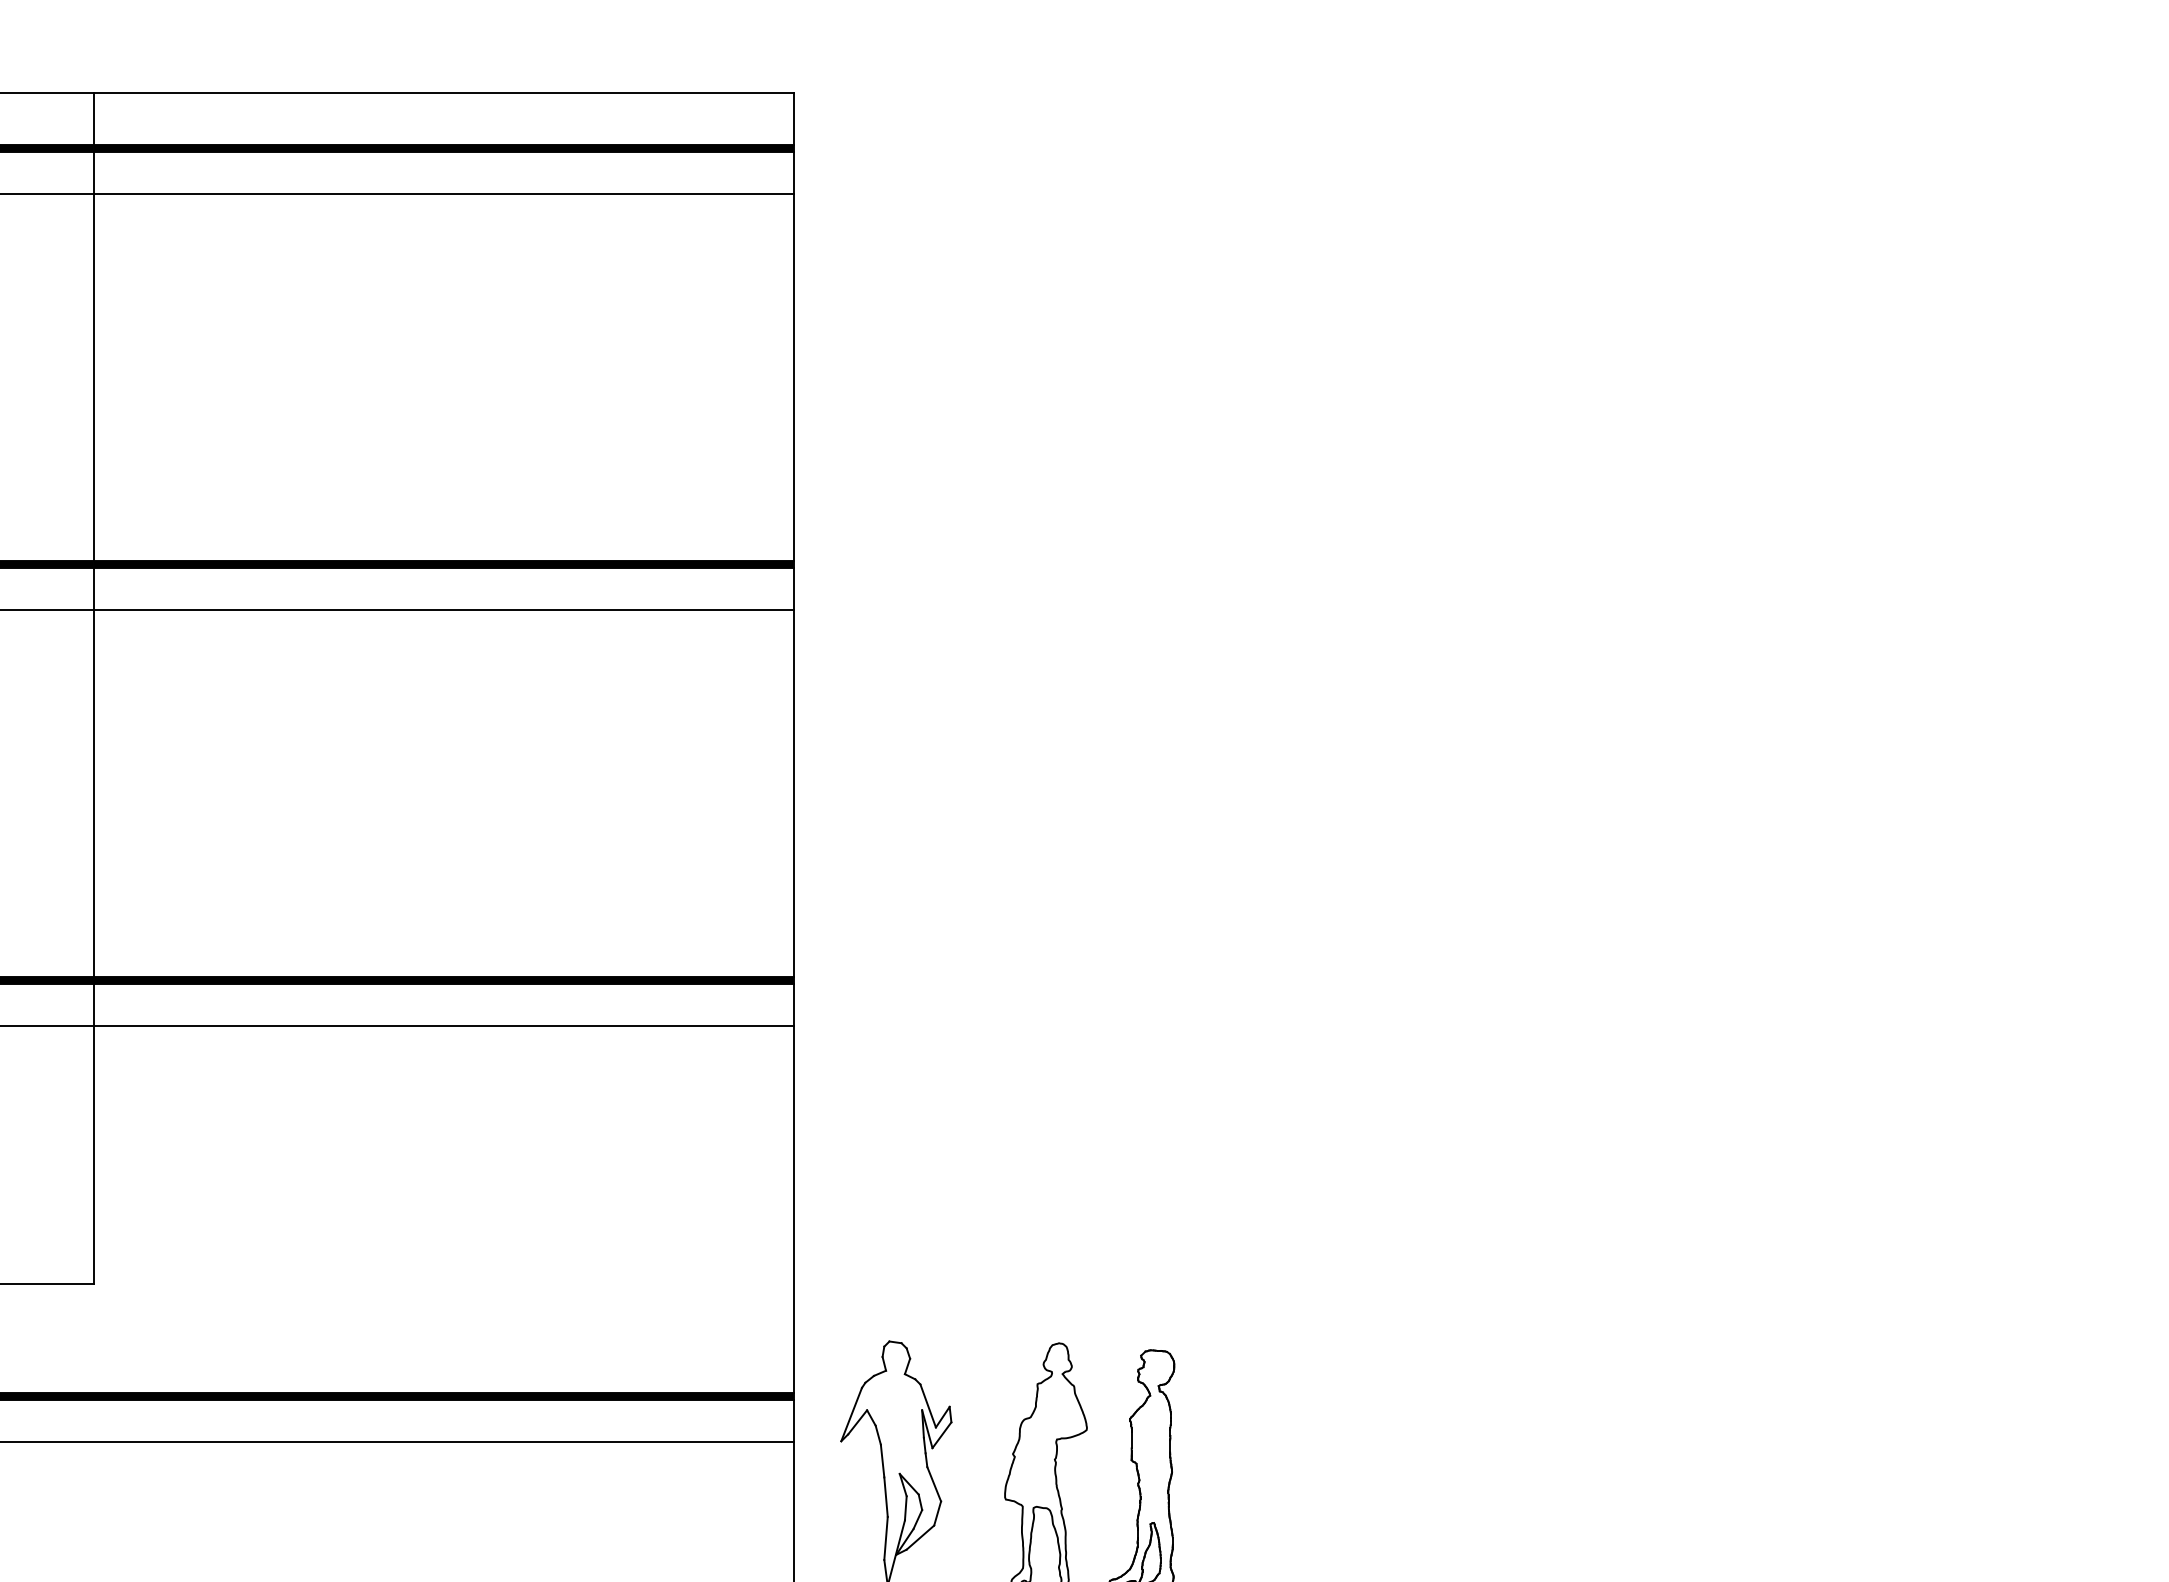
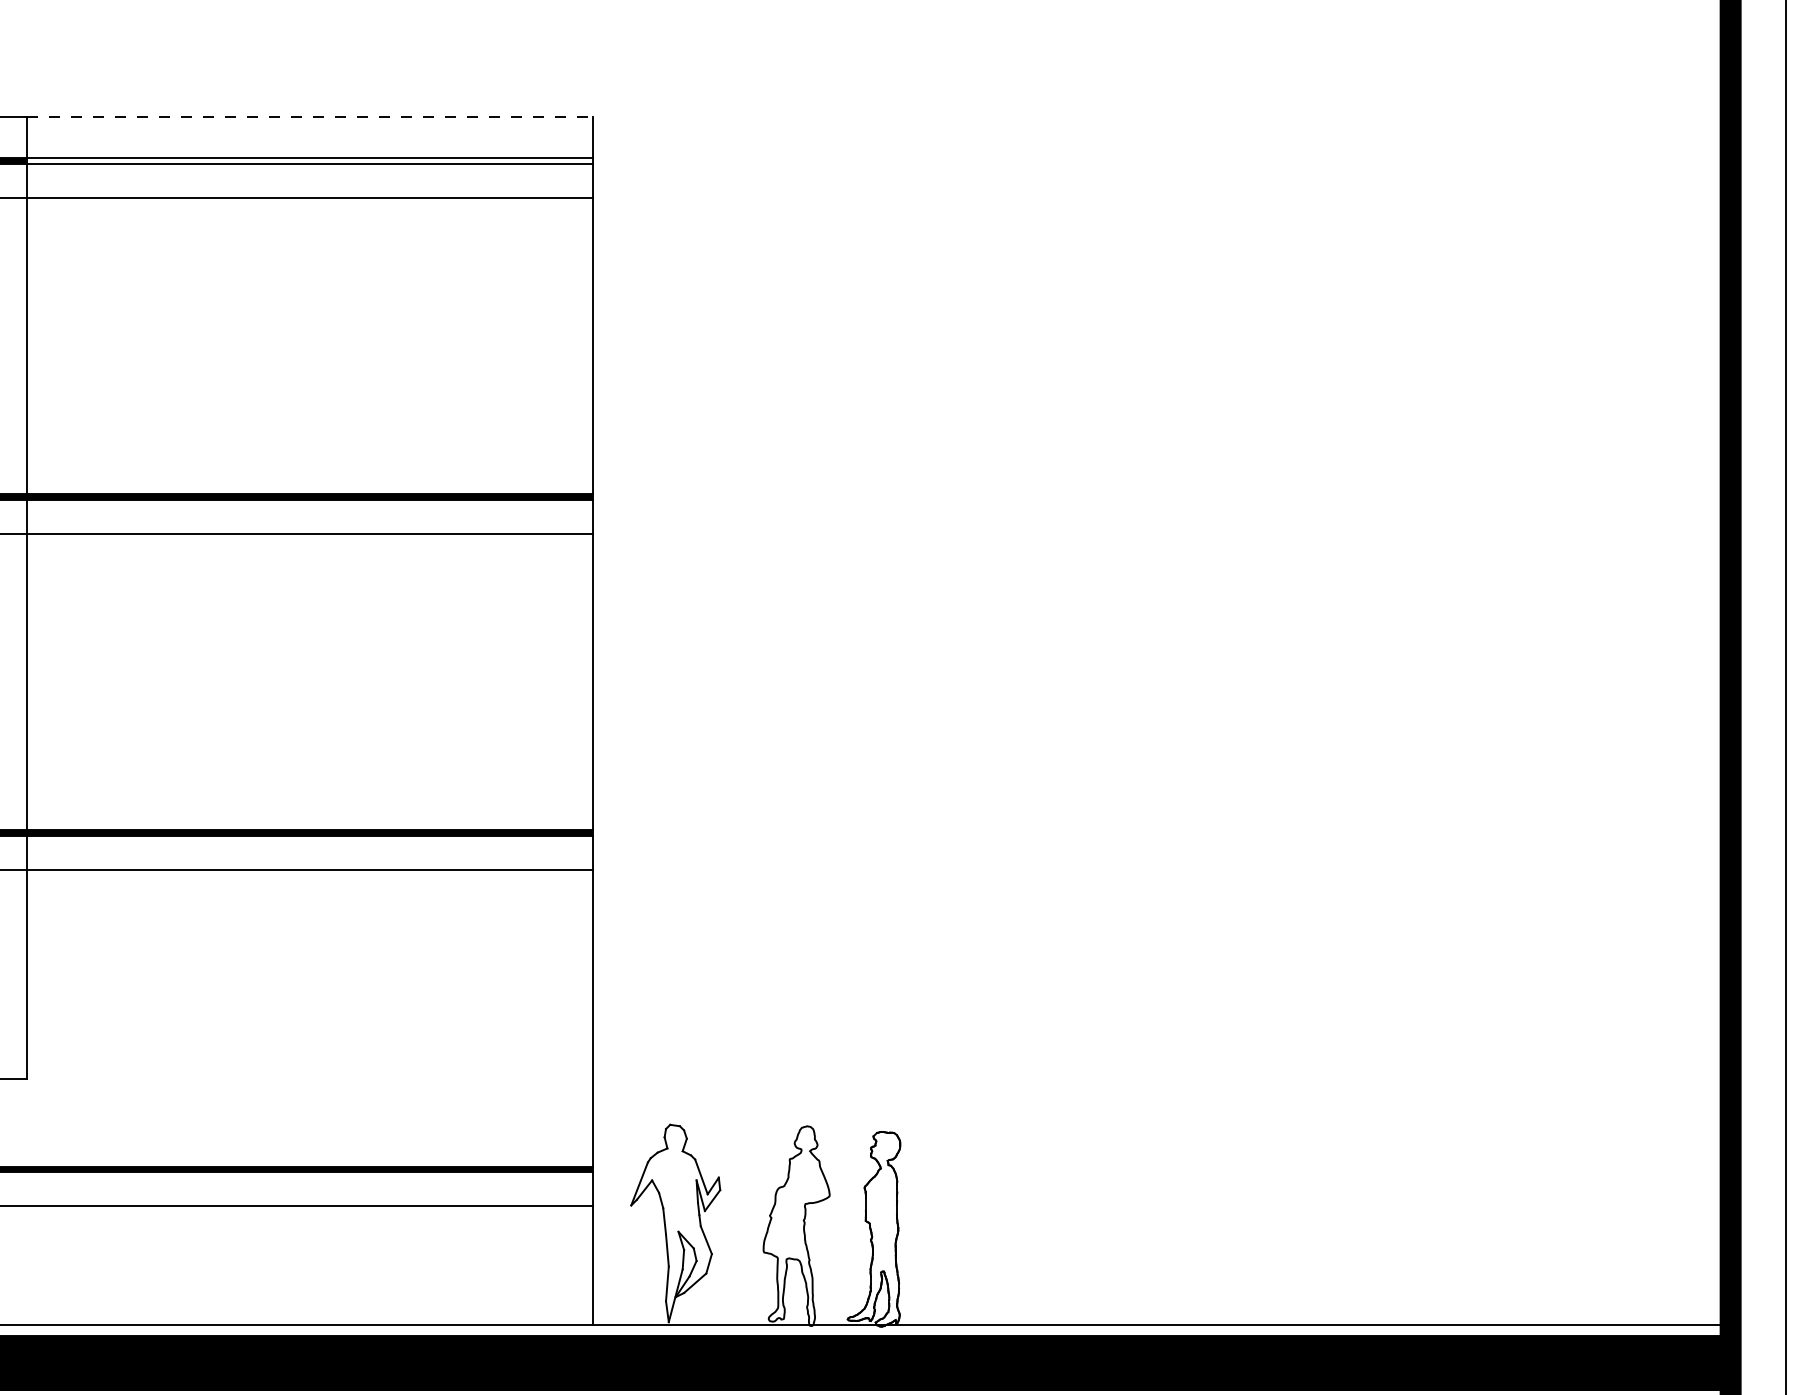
line: (444, 93) -> (310, 116), solid -> dashed
fill: (444, 147) -> (310, 160), removed

